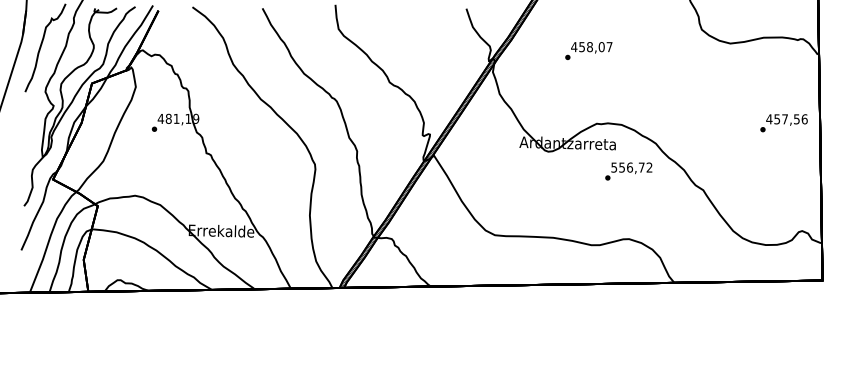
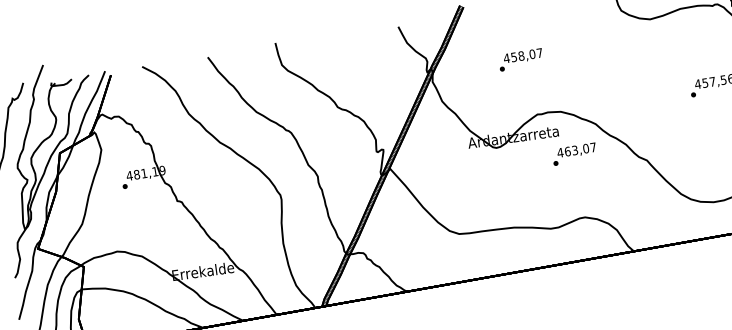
text: (588, 50) -> (520, 59), moved
text: (631, 167) -> (576, 150), 556,72 -> 463,07

